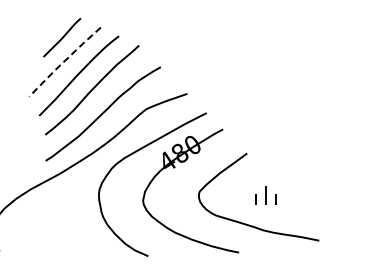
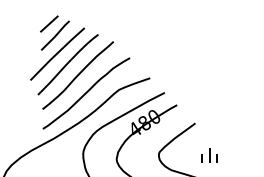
line: (54, 22) -> (49, 24), added
line: (63, 61) -> (56, 53), dashed -> solid

